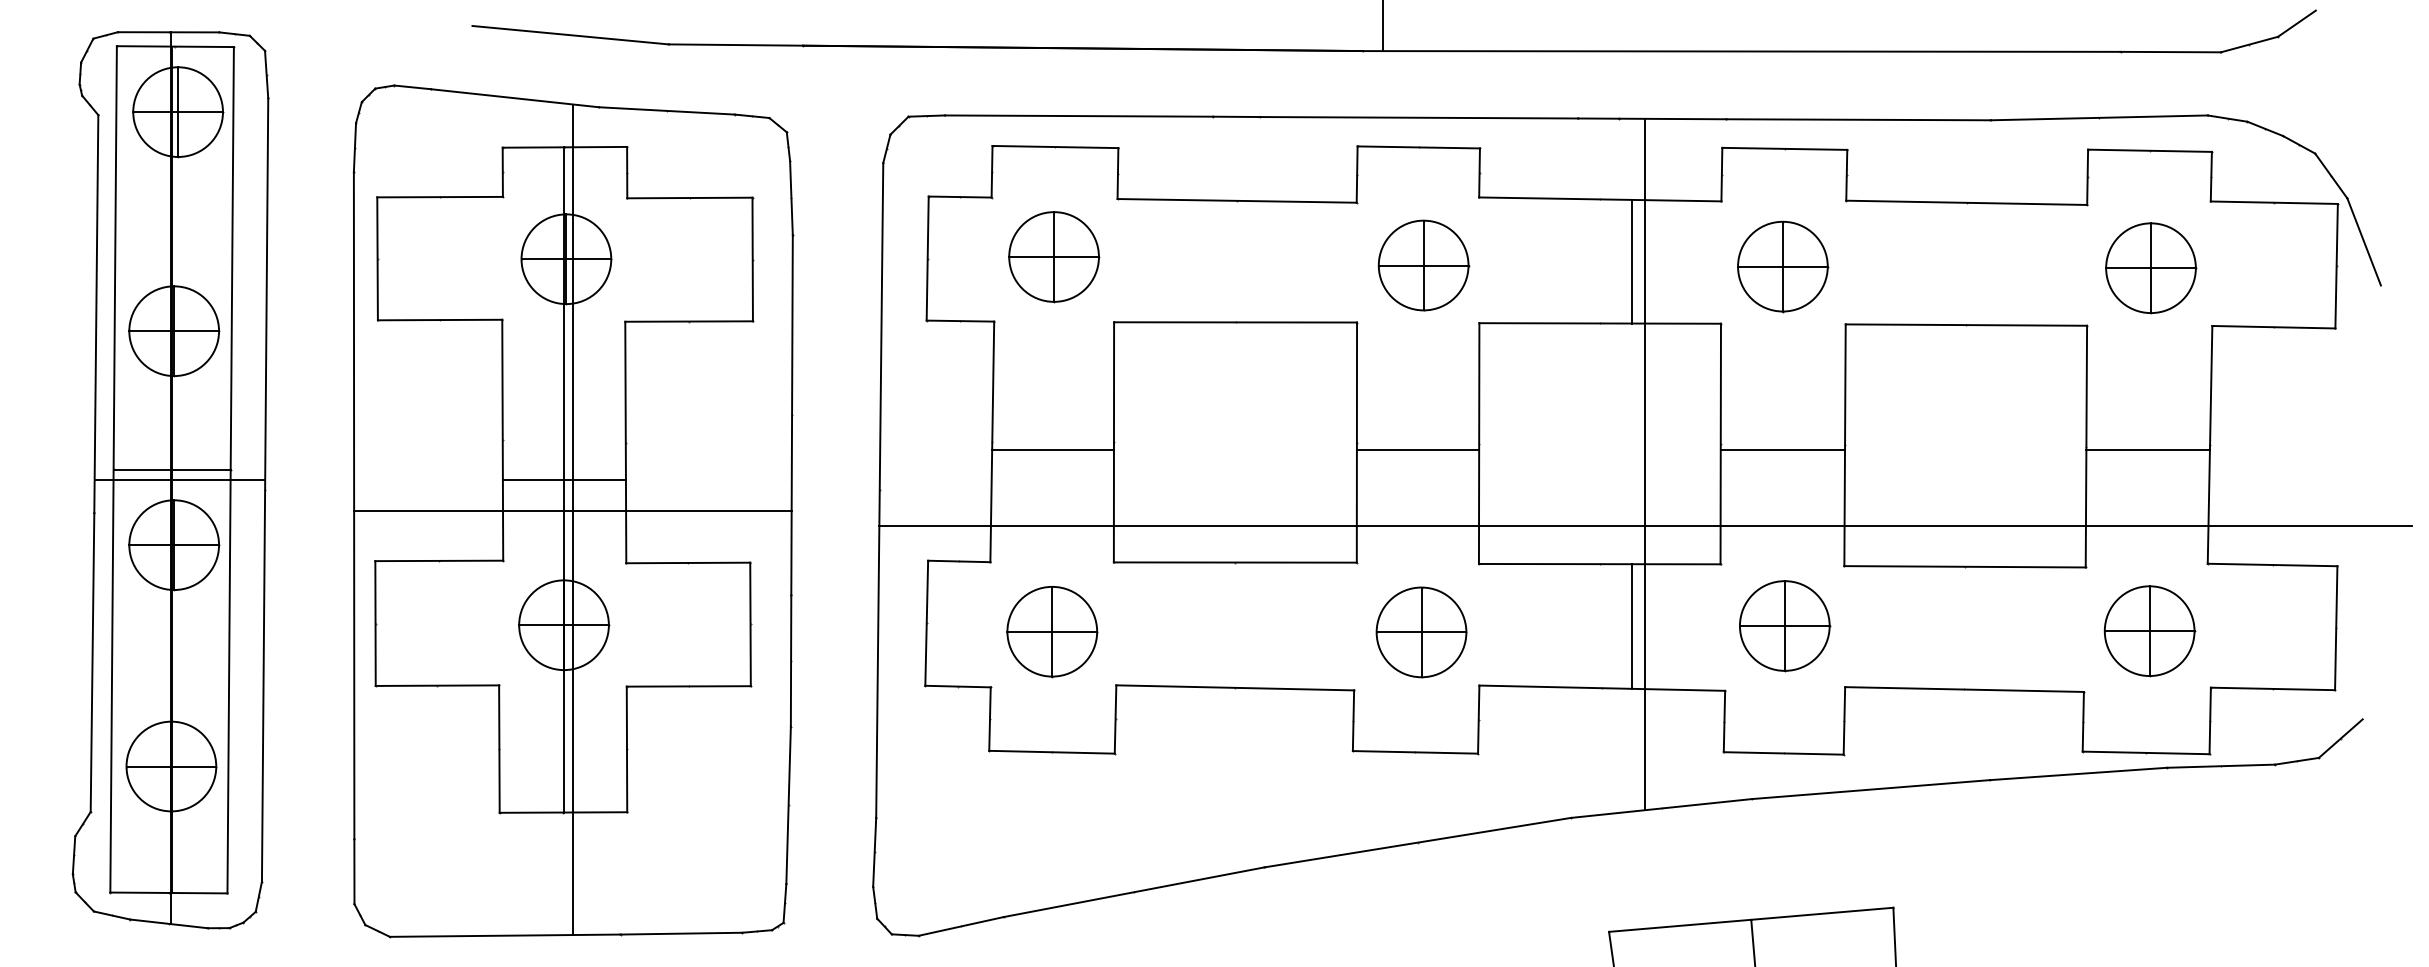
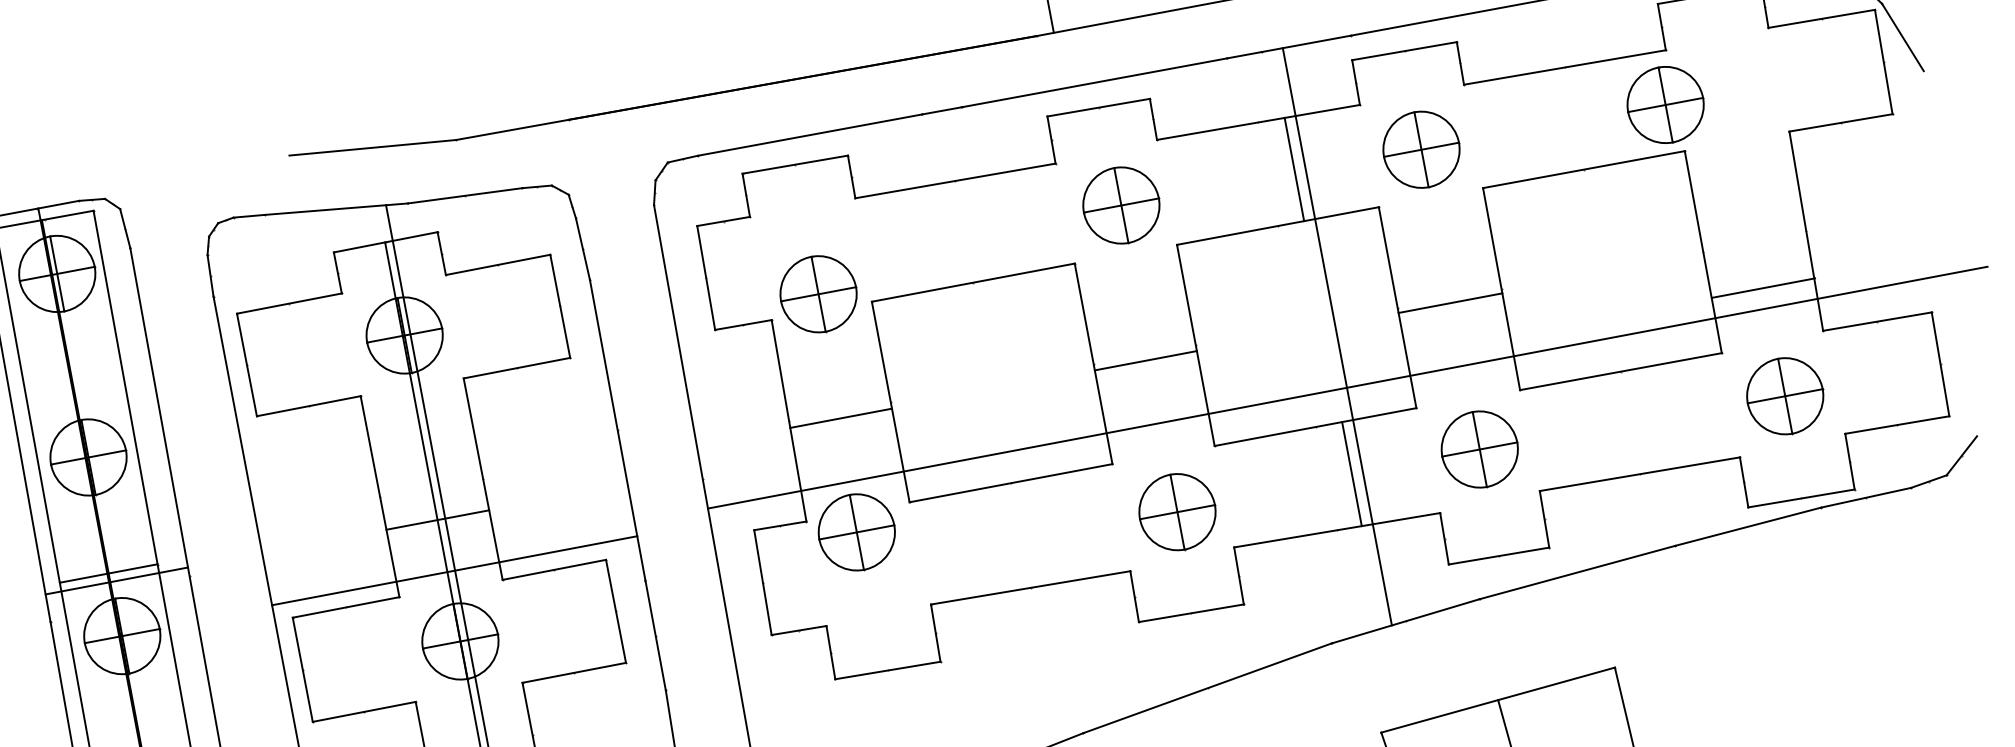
part: (1054, 257) -> (819, 294), moved
part: (2151, 268) -> (1666, 105), moved
line: (2147, 450) -> (1762, 288), moved
line: (572, 511) -> (454, 571), moved
part: (1052, 632) -> (857, 533), moved

